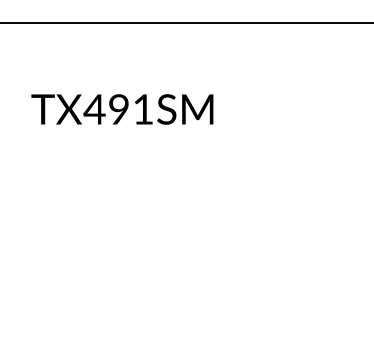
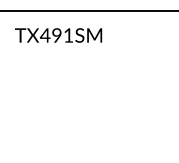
text: (122, 109) -> (58, 35), moved

